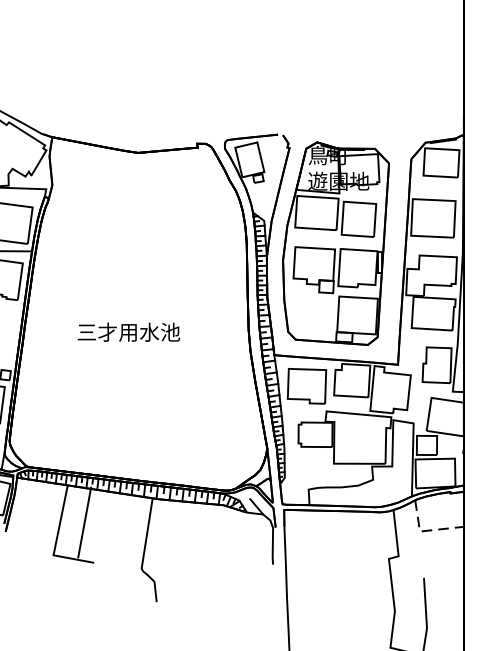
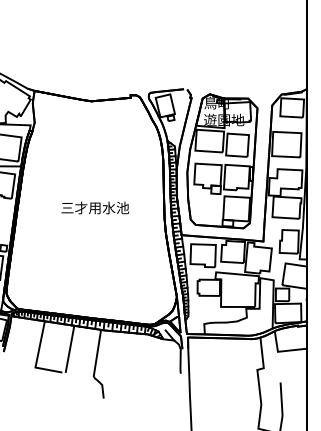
text: (129, 331) -> (95, 207), moved
line: (83, 521) -> (69, 348), moved
line: (425, 531) -> (281, 351), dashed -> solid

